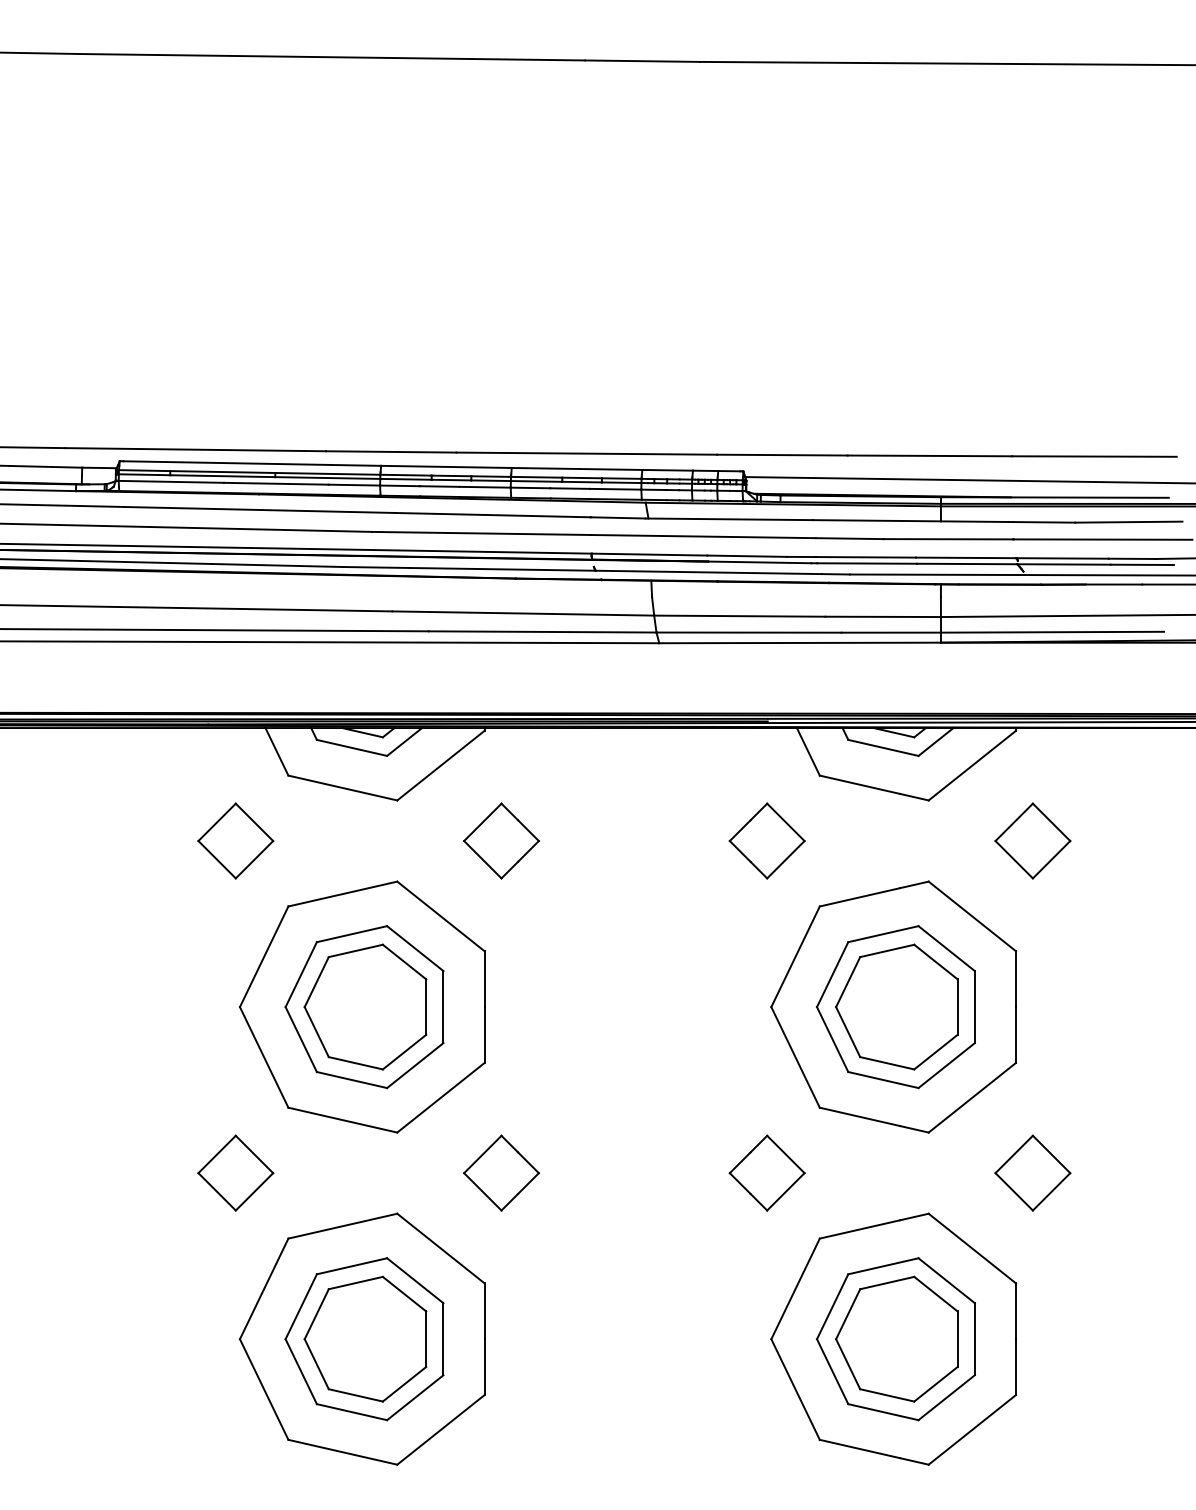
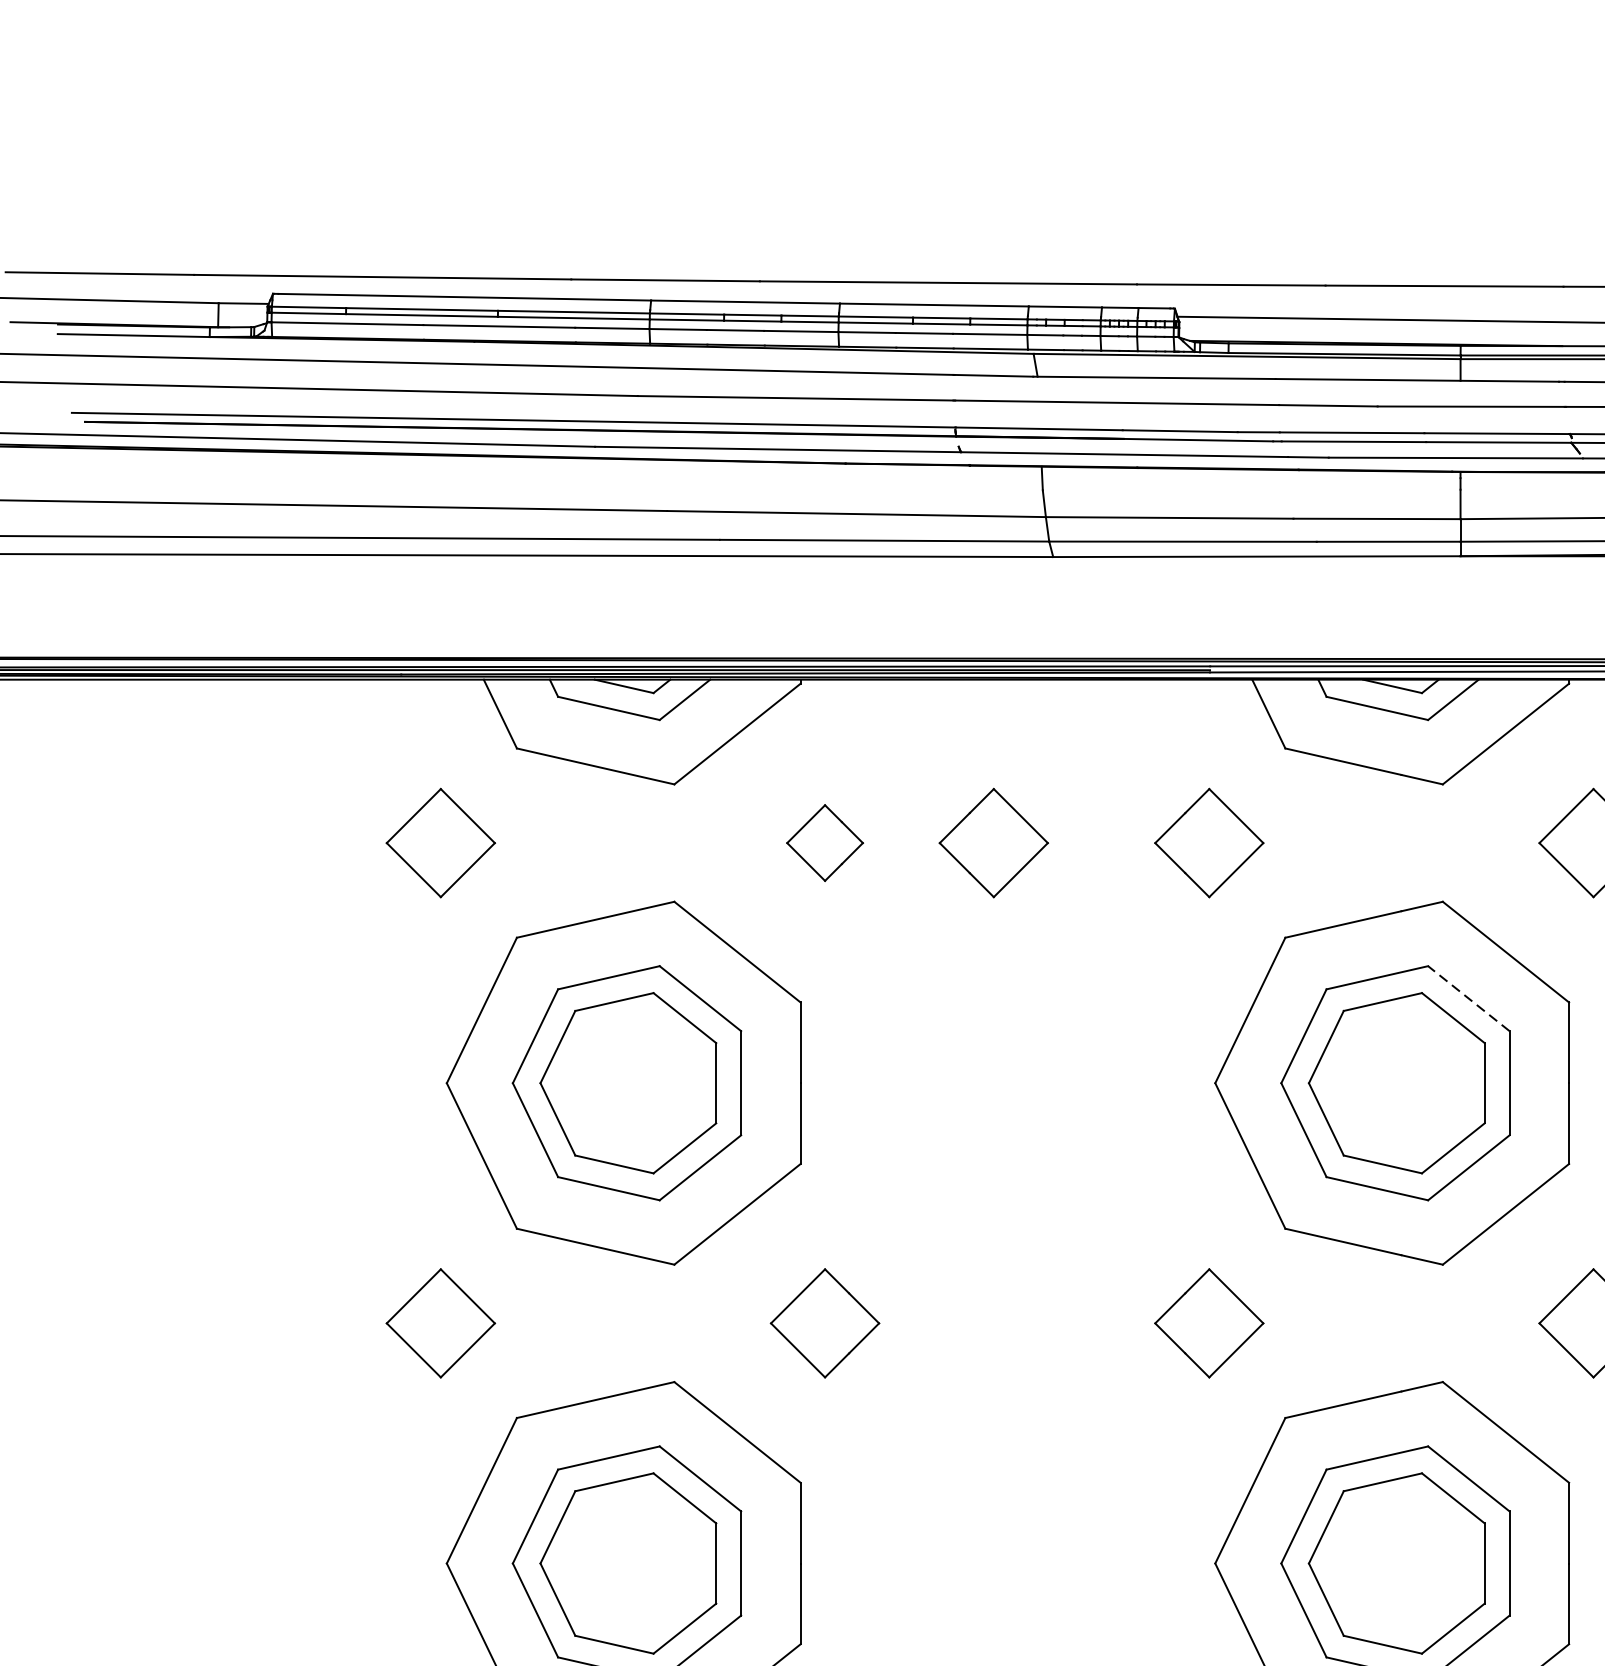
part: (501, 840) -> (825, 842), size x0.7
part: (617, 840) -> (992, 842), added
line: (946, 948) -> (1468, 998), solid -> dashed

